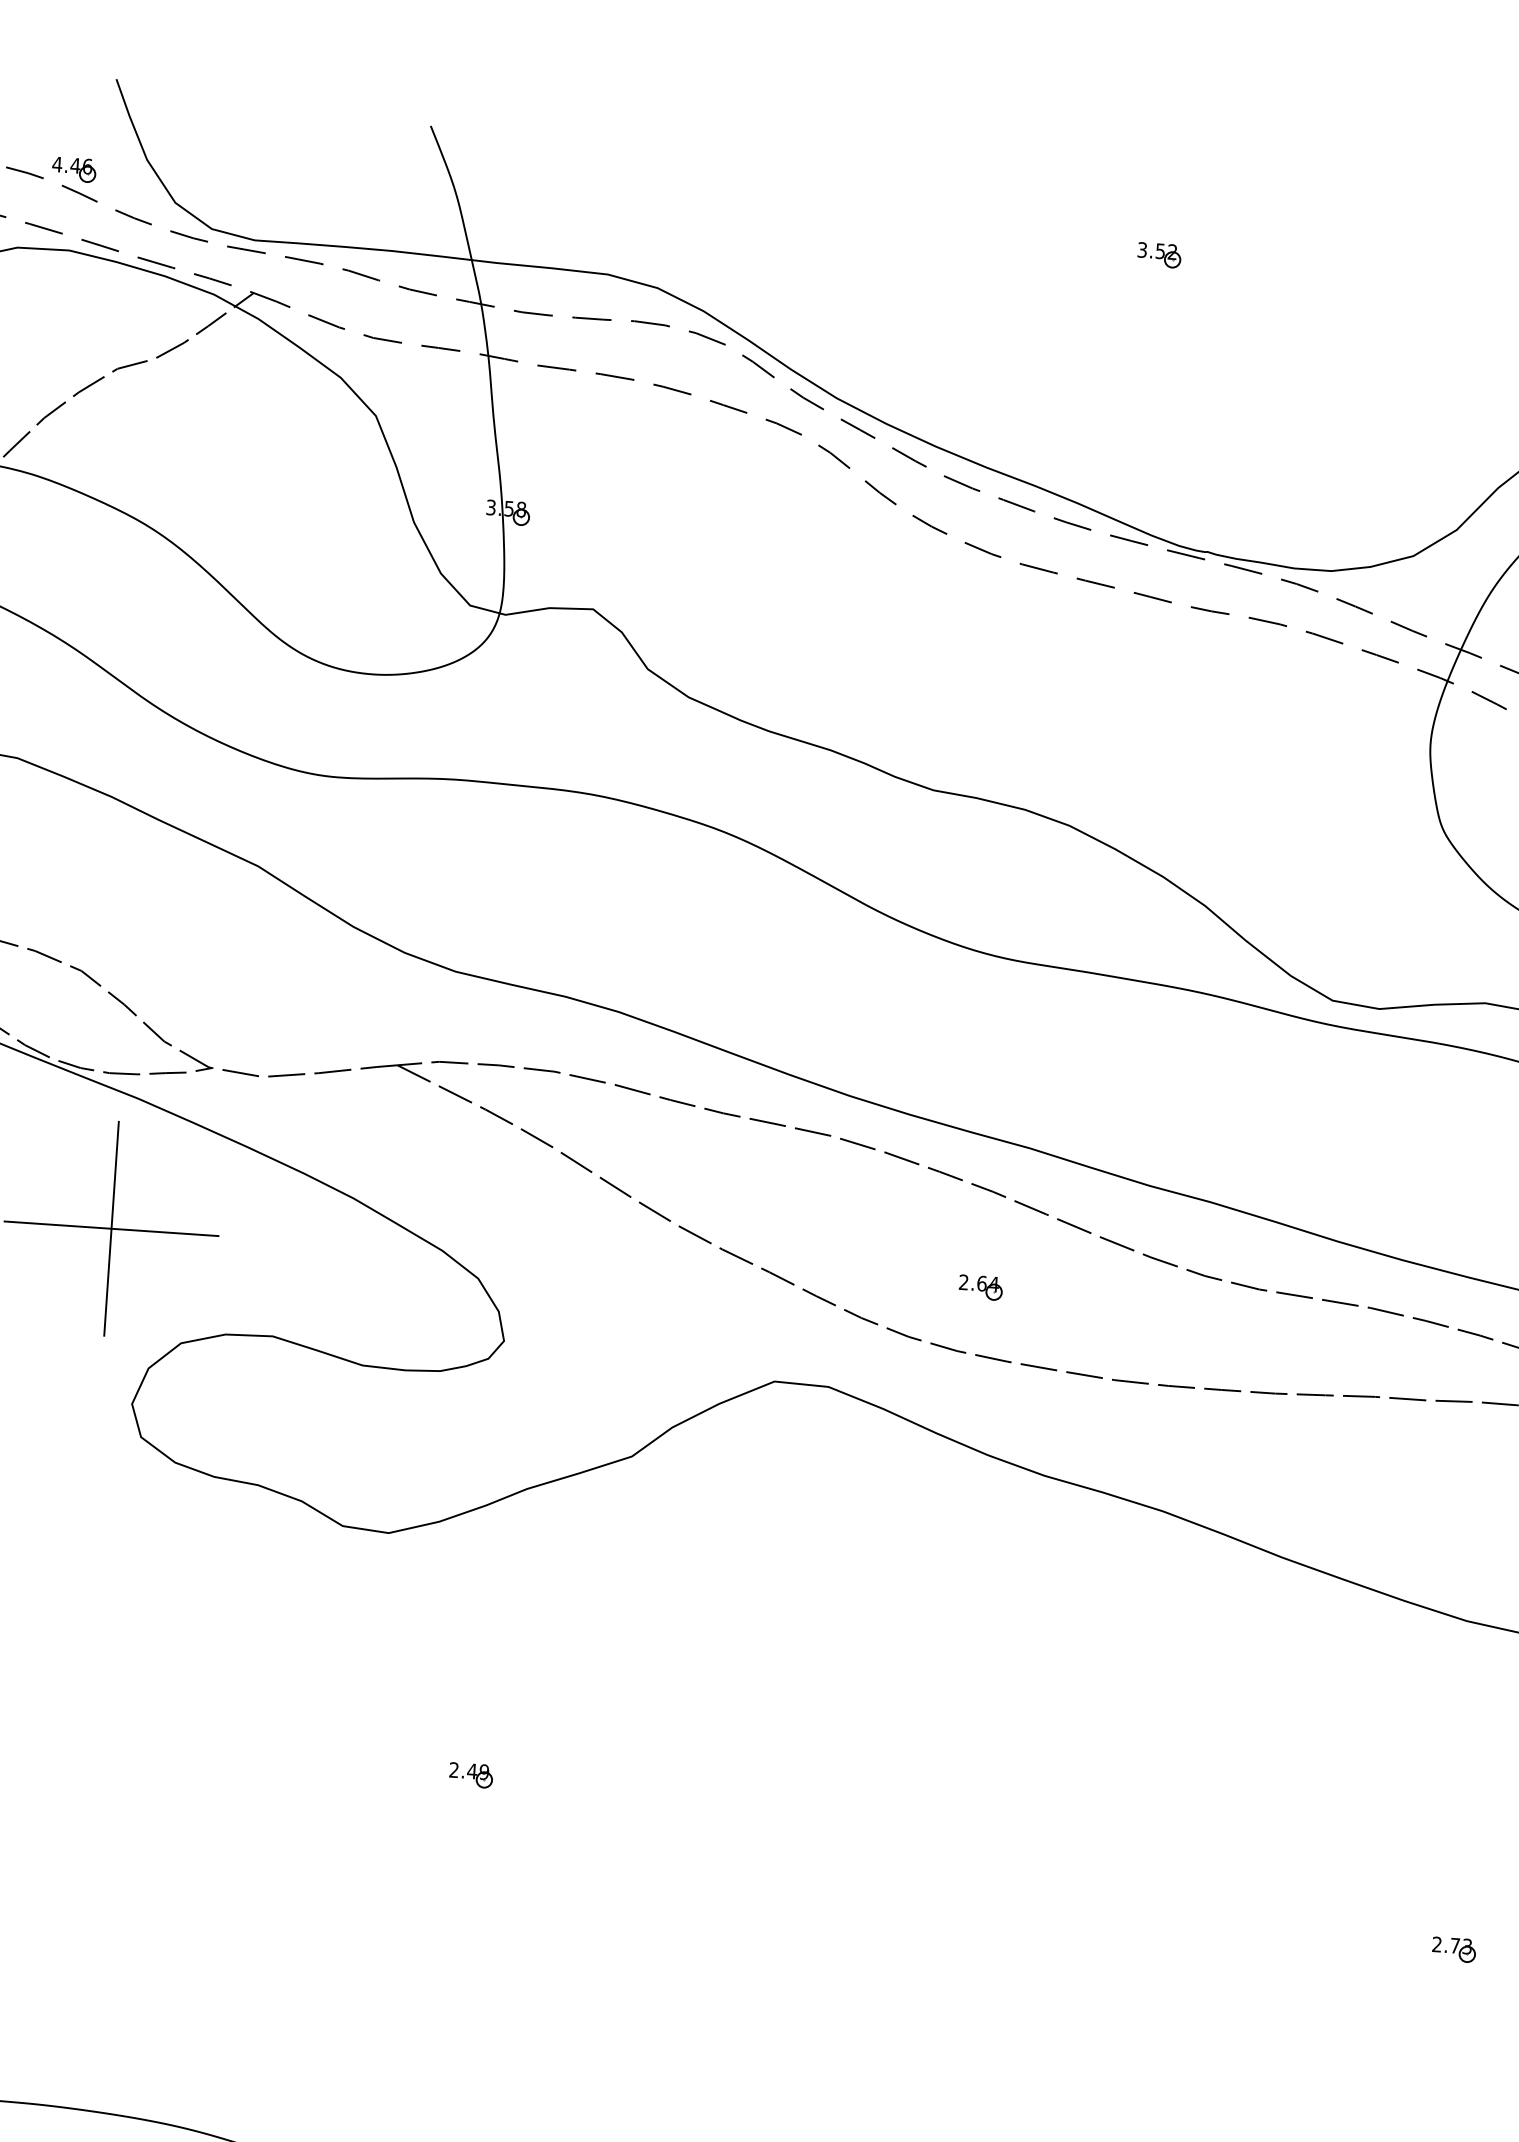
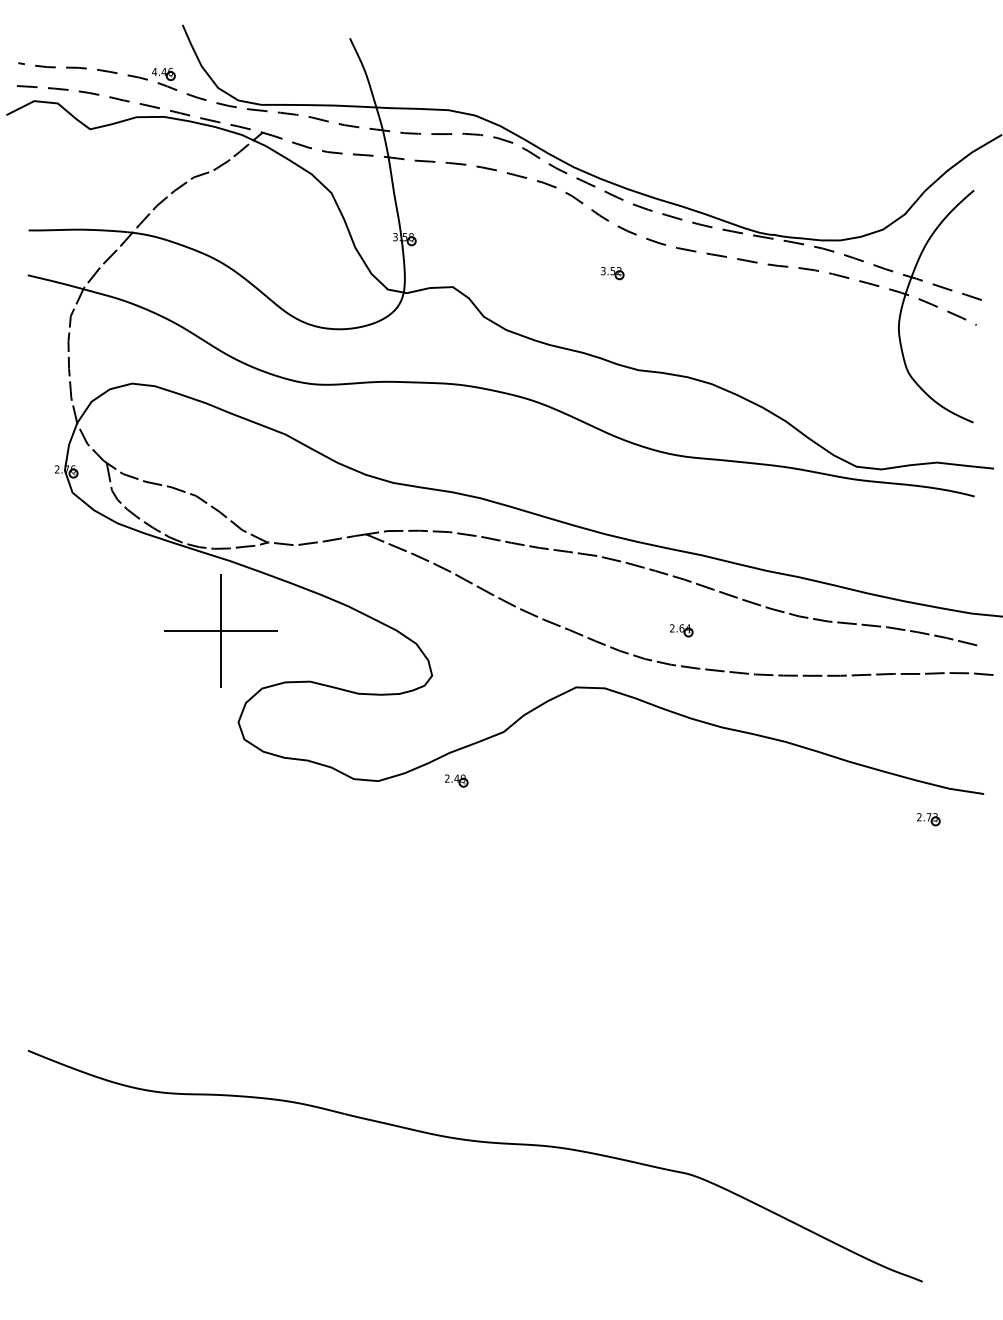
part: (1159, 255) -> (612, 273), moved
part: (471, 1774) -> (456, 780), moved
part: (1453, 1949) -> (928, 819), moved

